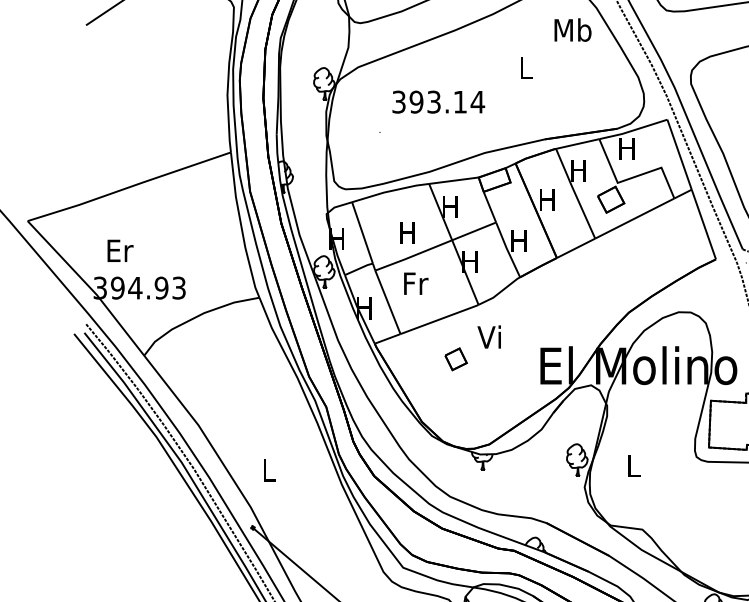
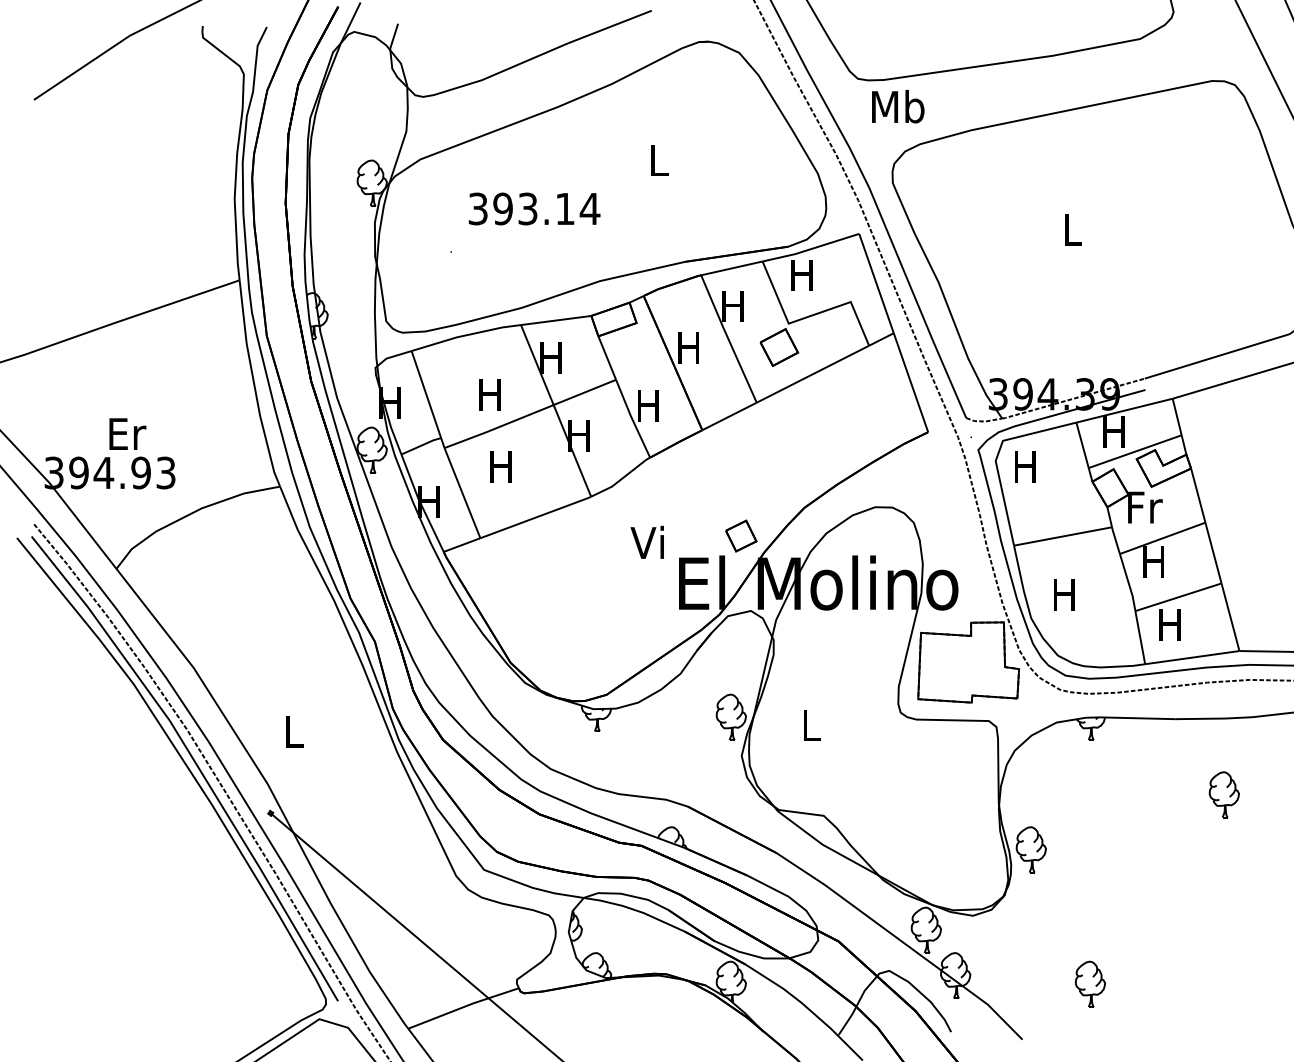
text: (573, 29) -> (898, 106), moved
text: (120, 250) -> (127, 433), moved
text: (416, 283) -> (502, 466), Fr -> H
text: (488, 336) -> (646, 541), moved
part: (456, 358) -> (741, 535), moved

